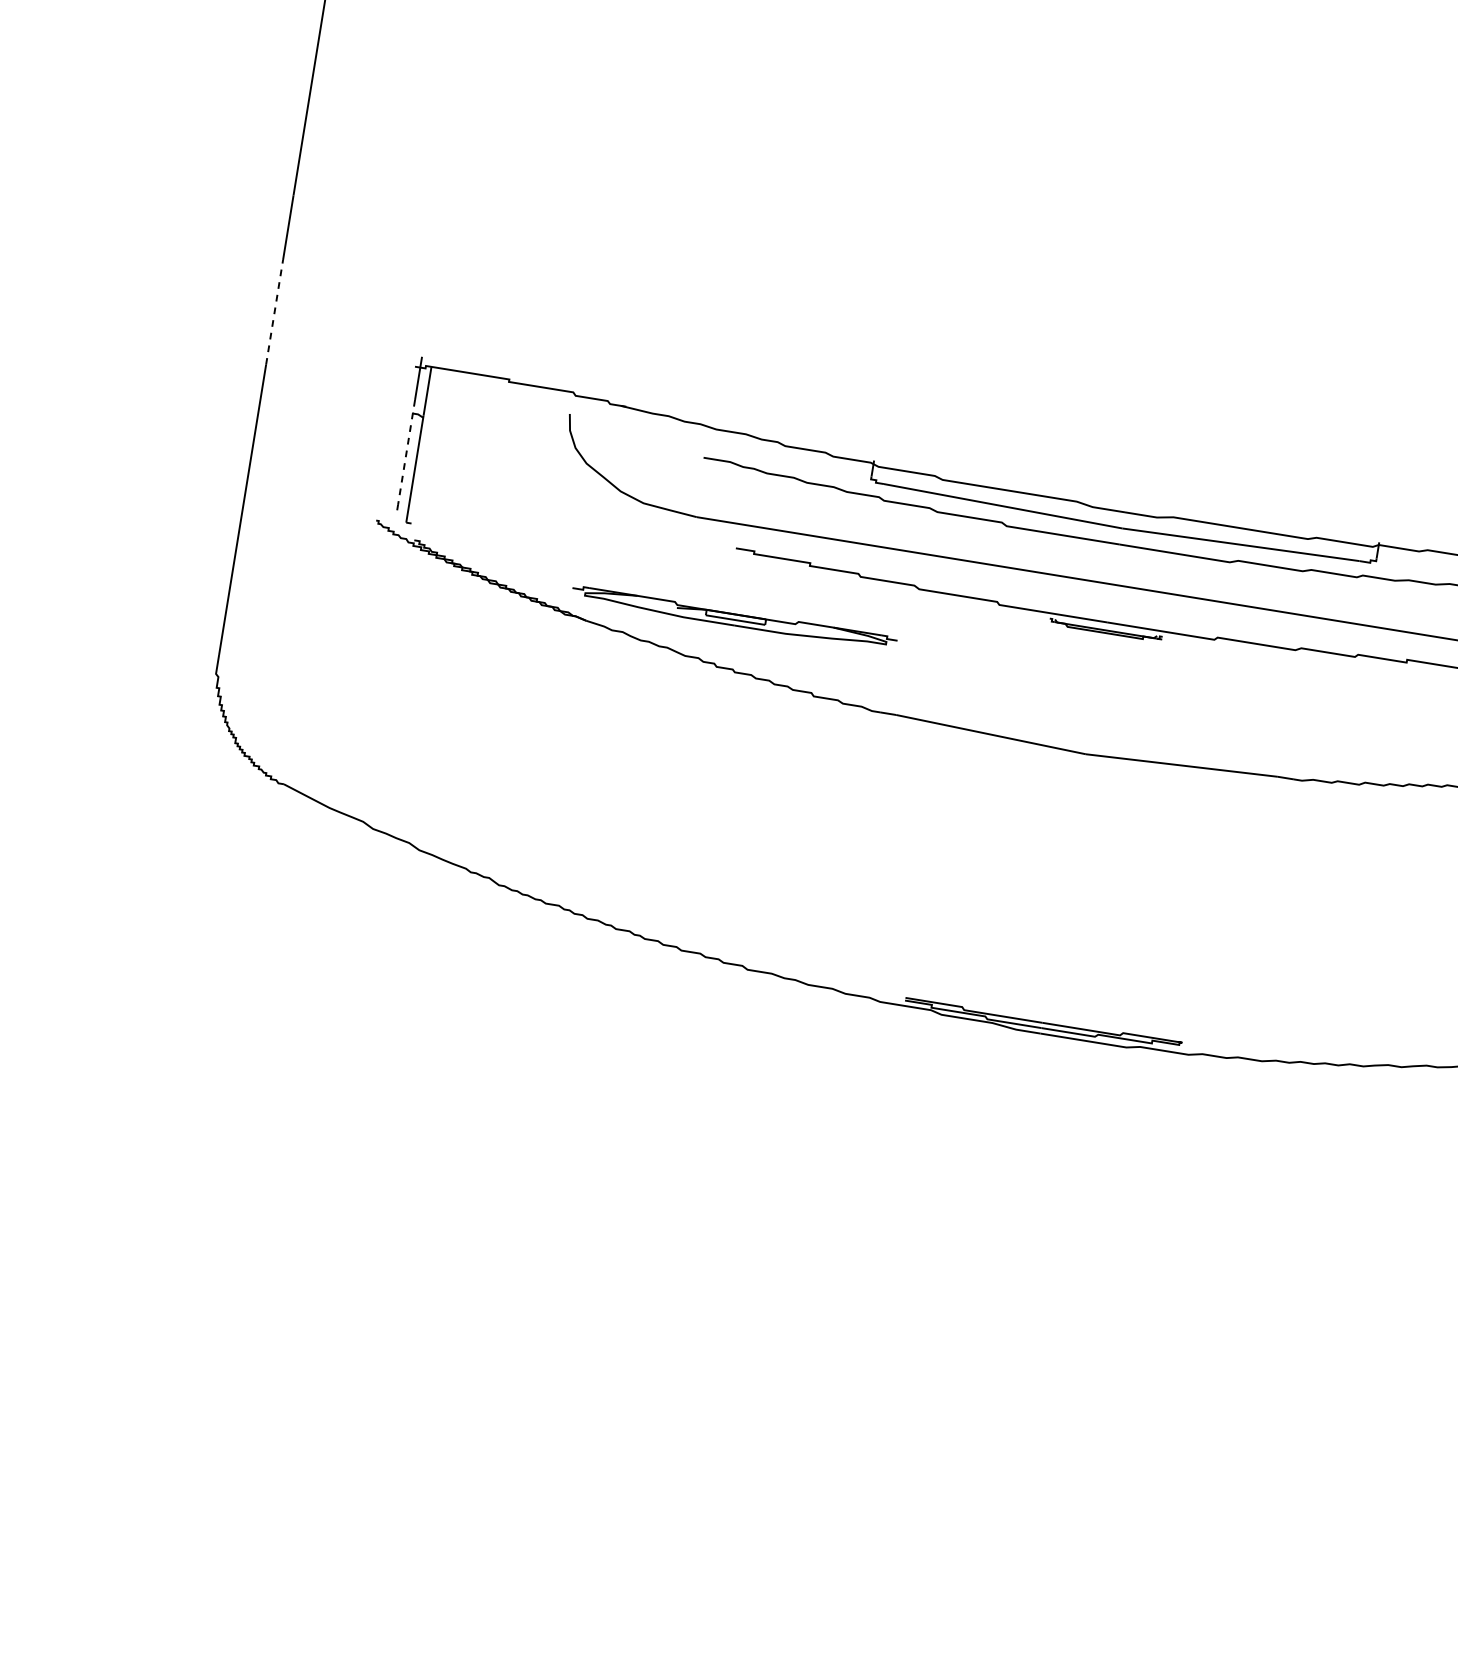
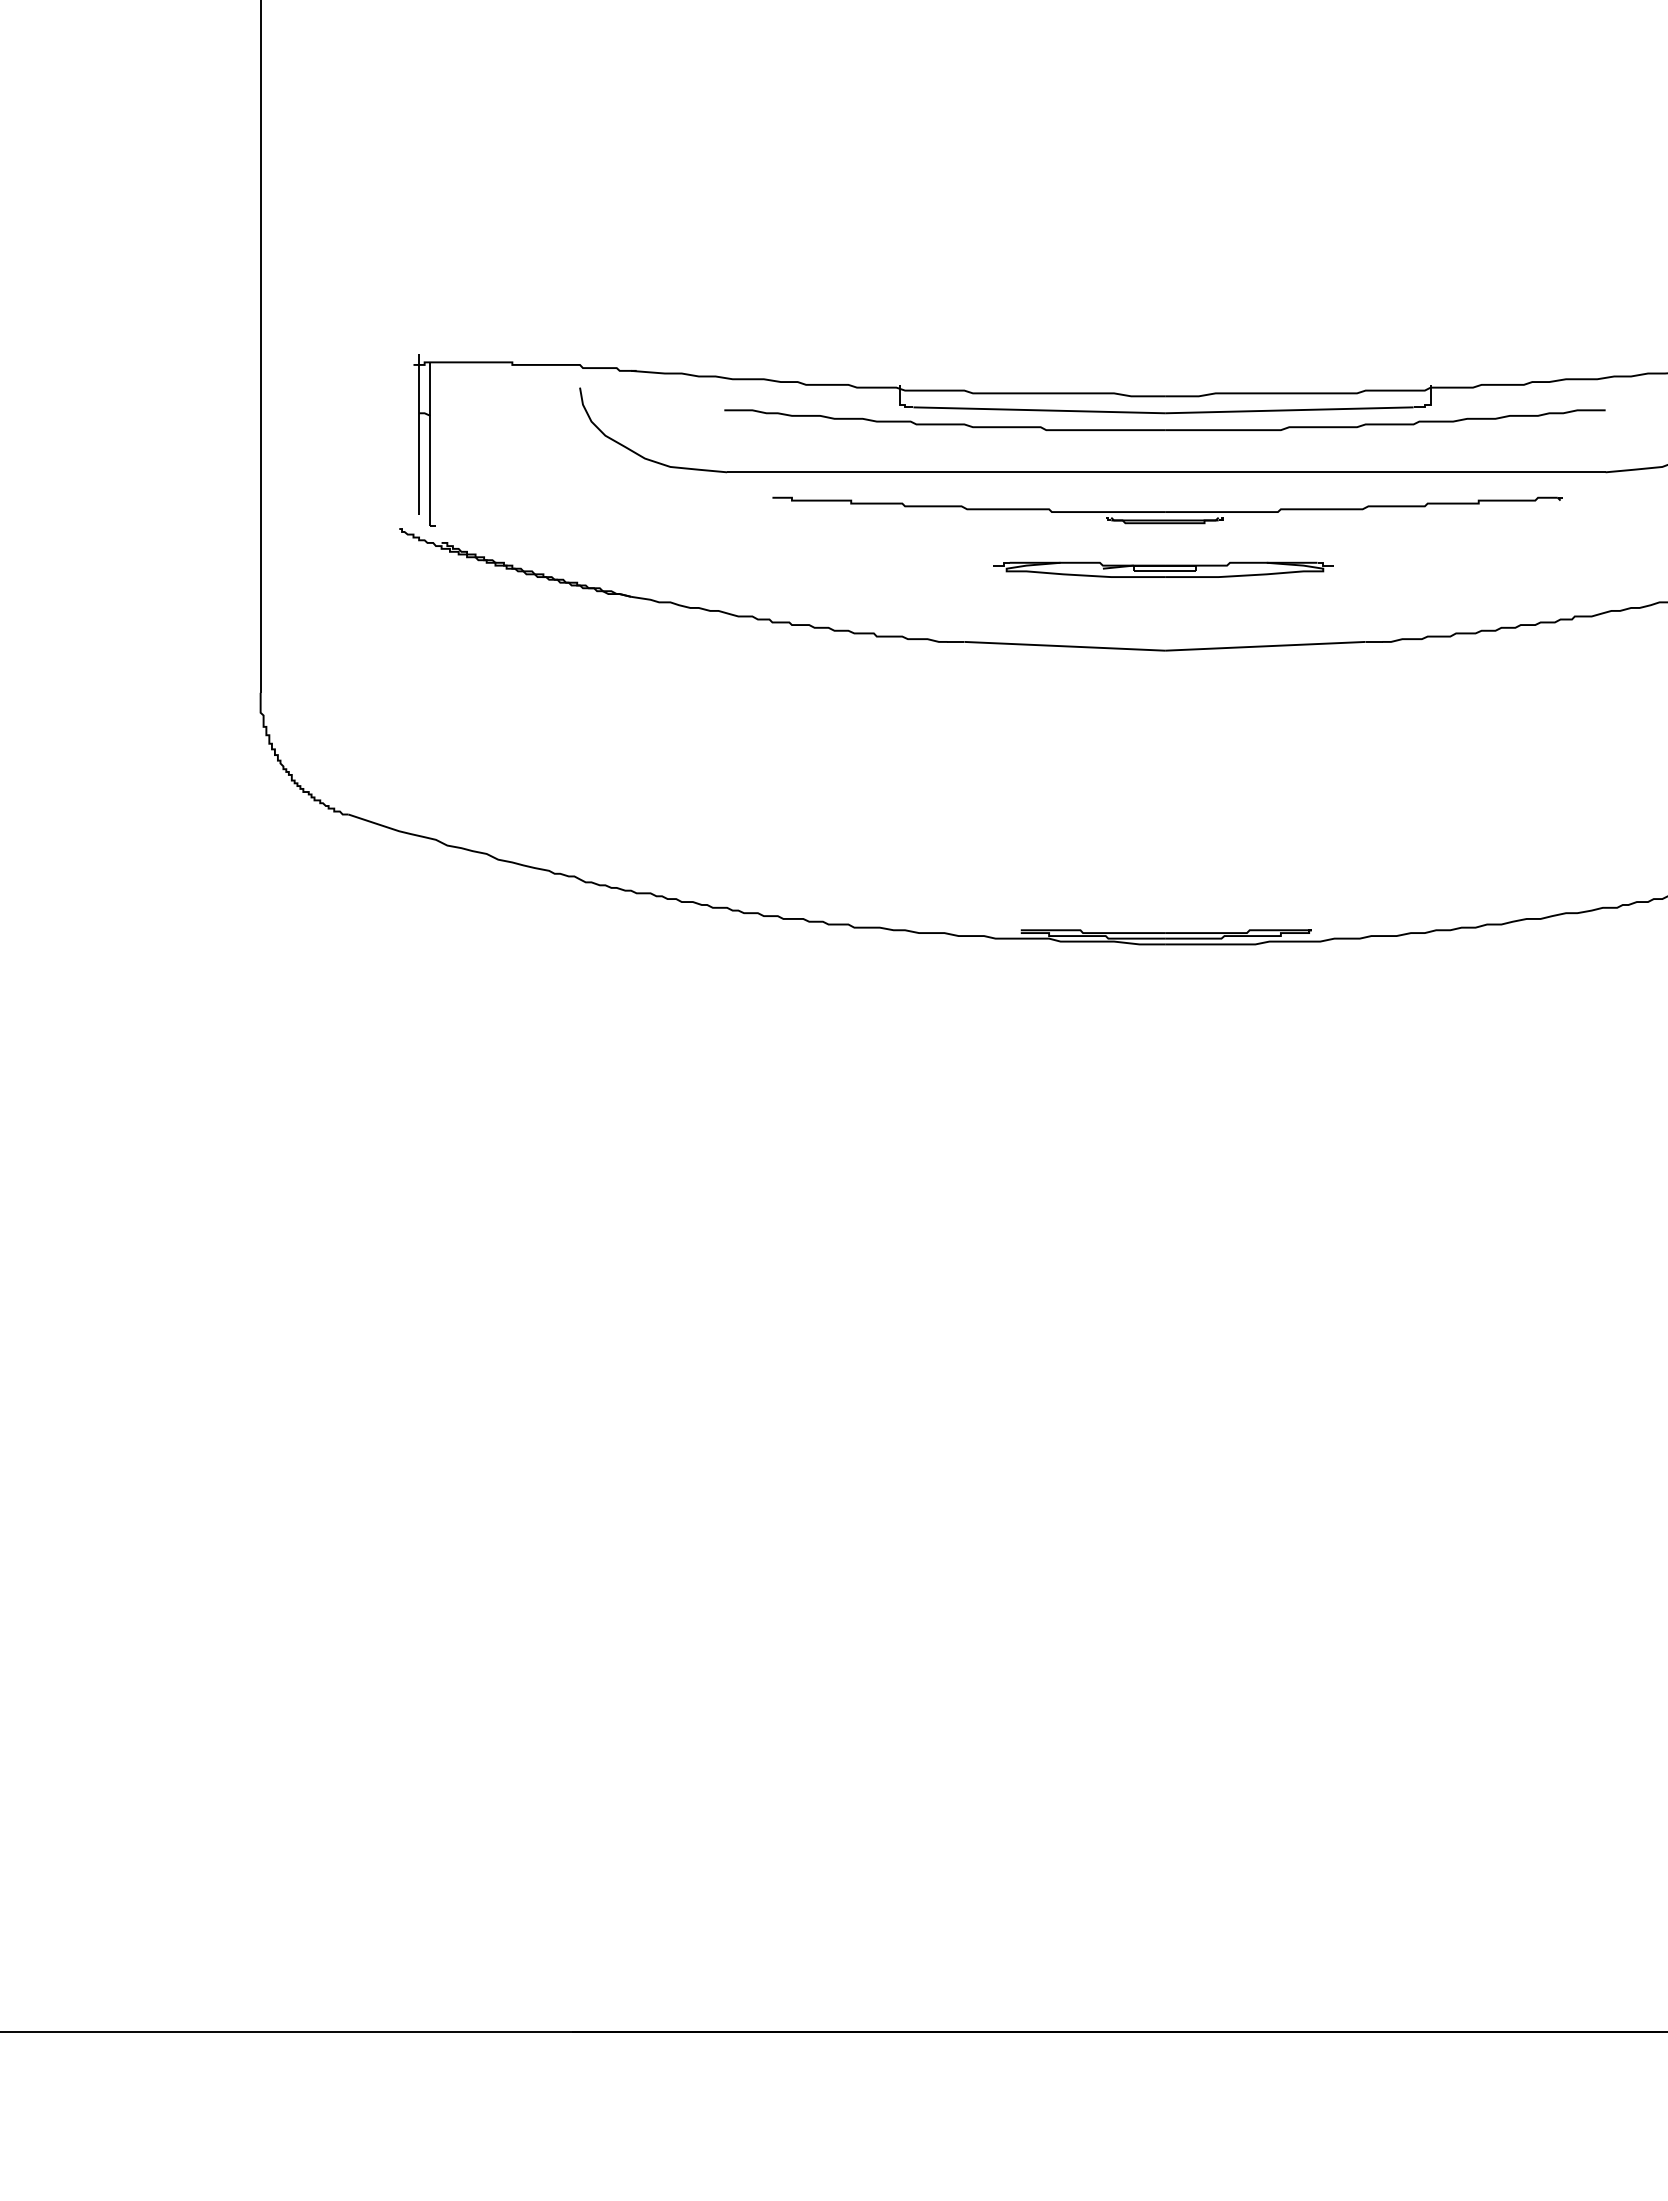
line: (274, 312) -> (260, 332), dashed -> solid
line: (406, 452) -> (419, 454), dashed -> solid
part: (734, 618) -> (1163, 569), moved

